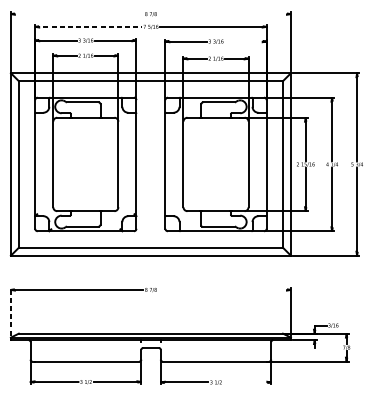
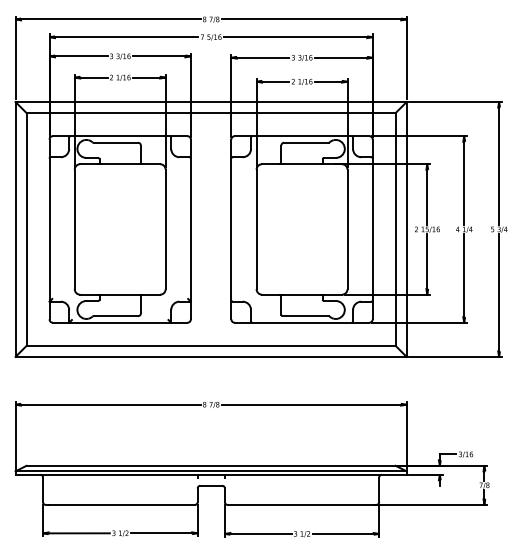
line: (76, 14) -> (107, 19), added
line: (224, 14) -> (313, 19), added
line: (88, 27) -> (124, 37), dashed -> solid
line: (245, 41) -> (343, 57), added
line: (224, 289) -> (313, 404), added
line: (10, 311) -> (15, 434), dashed -> solid
line: (247, 382) -> (345, 533), added

